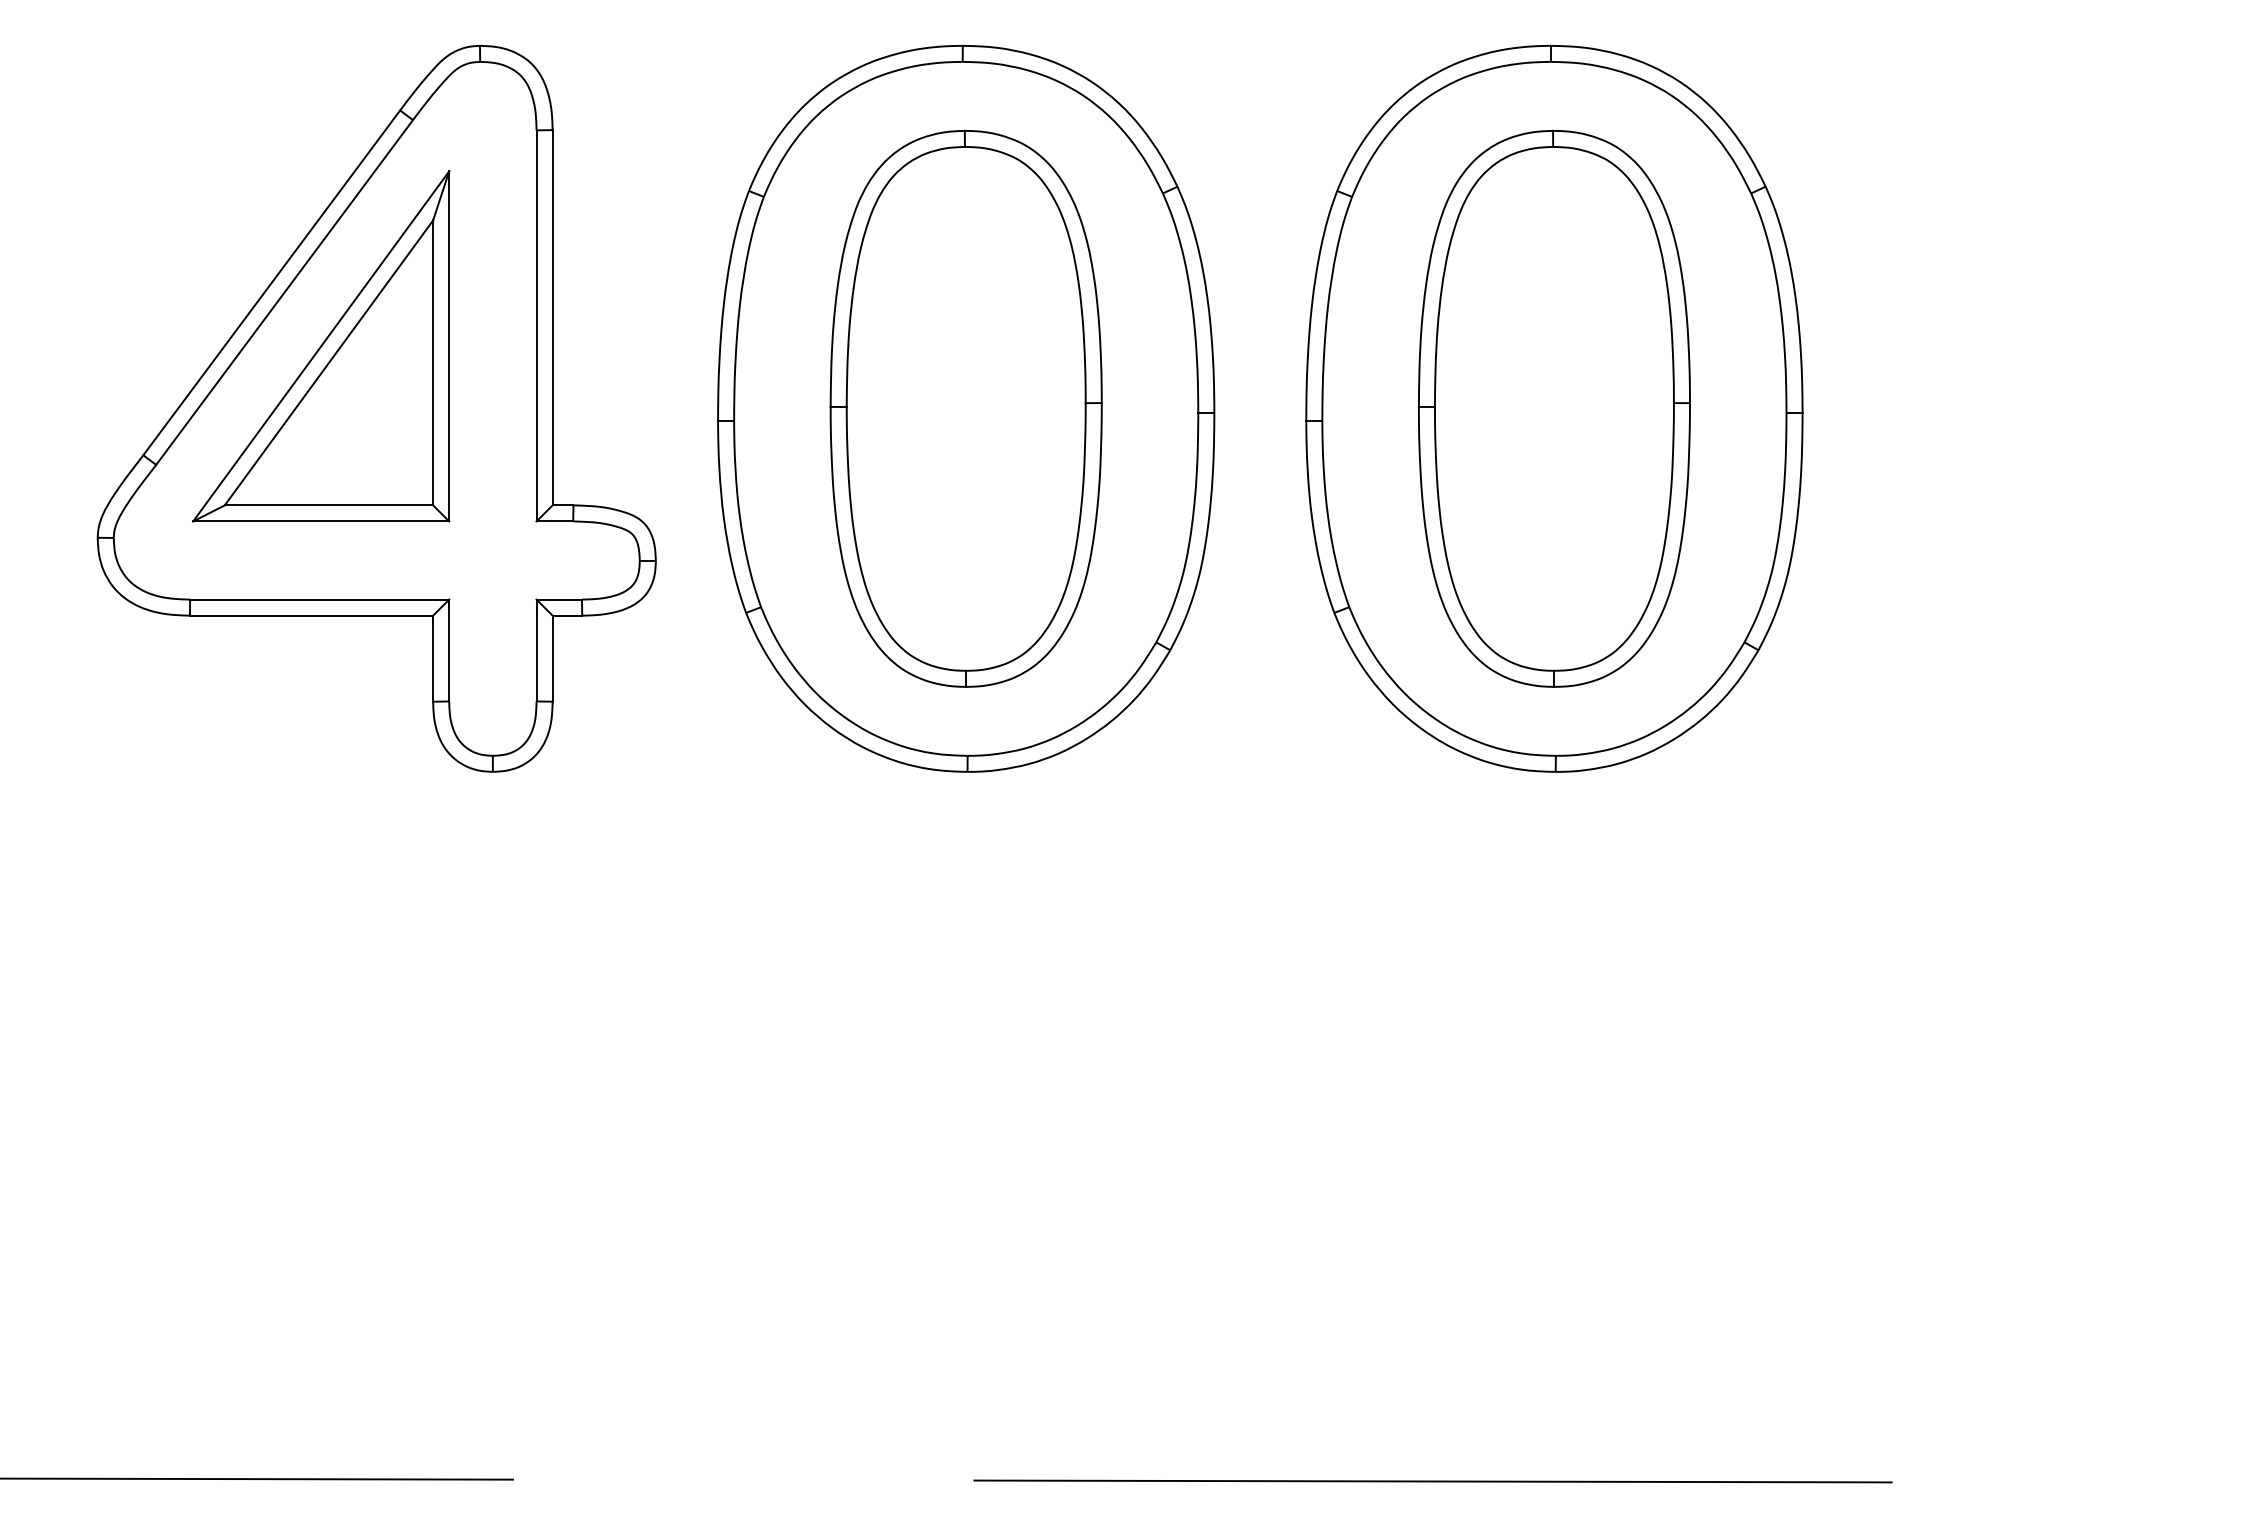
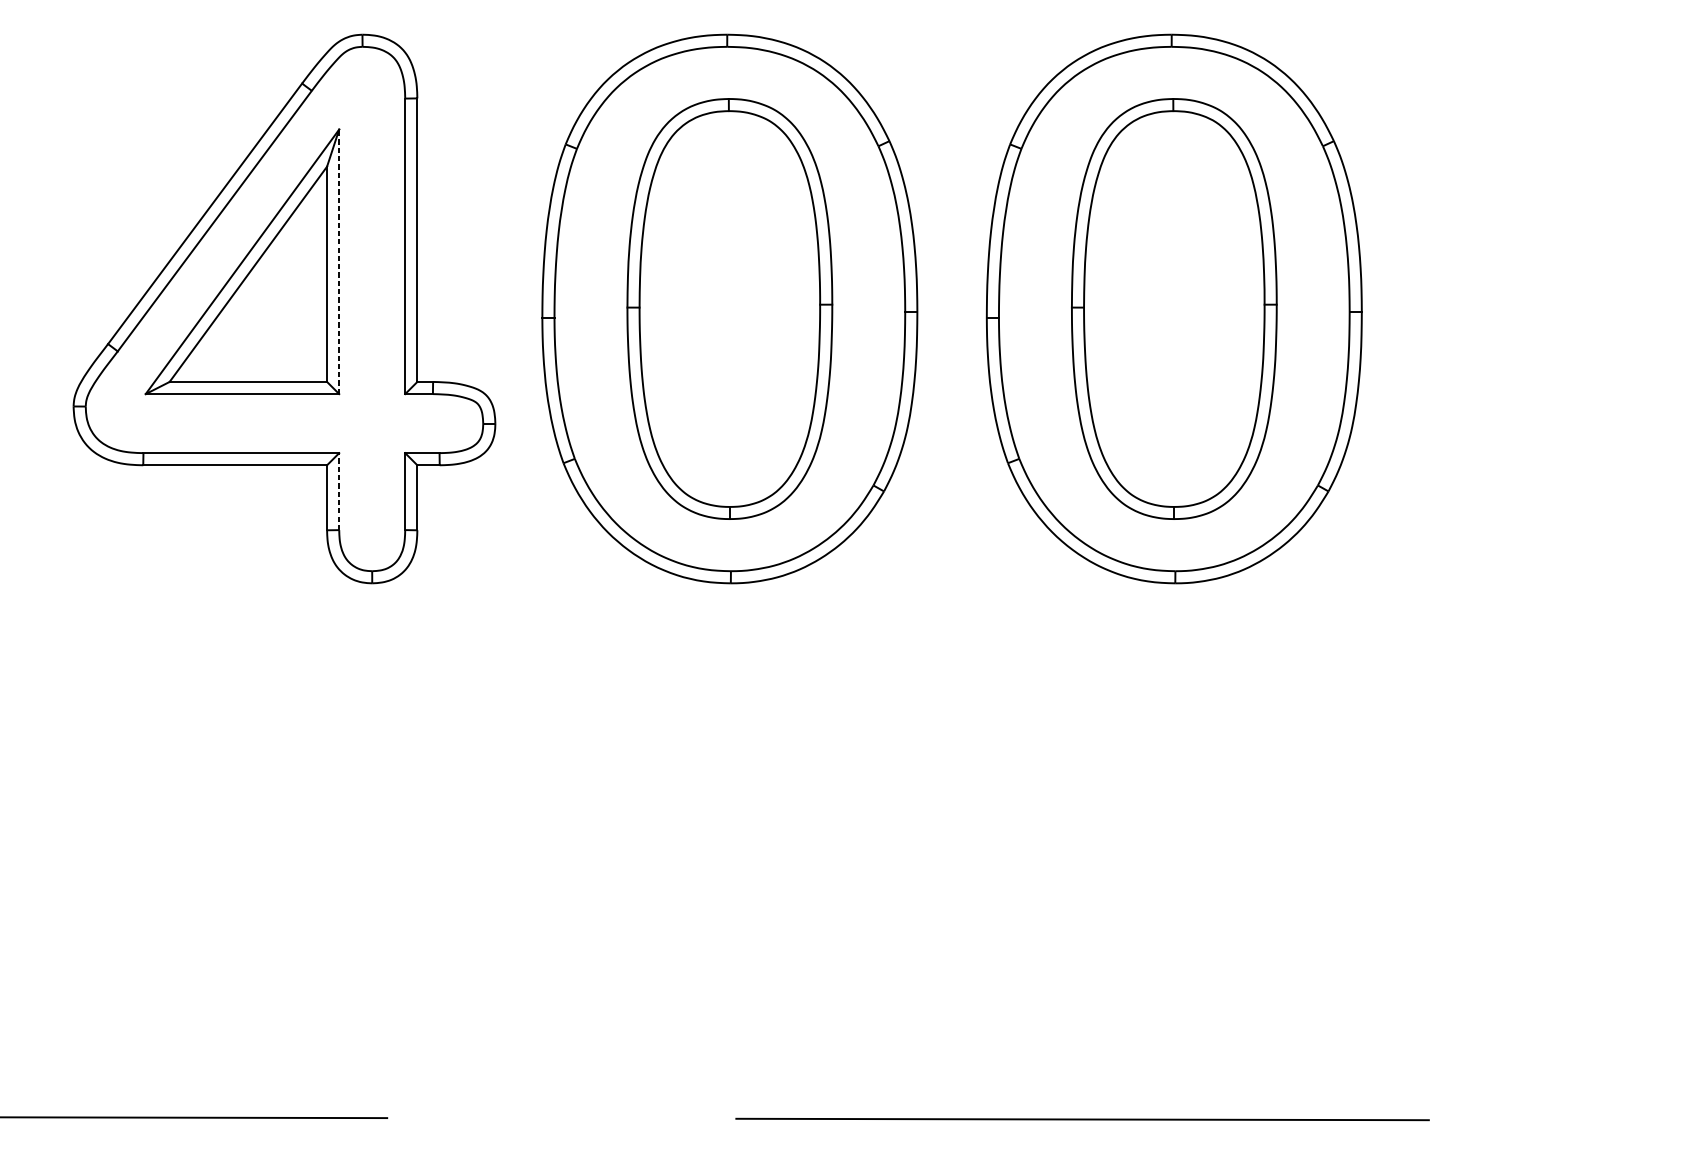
line: (449, 345) -> (339, 261), solid -> dashed
line: (449, 650) -> (339, 491), solid -> dashed

